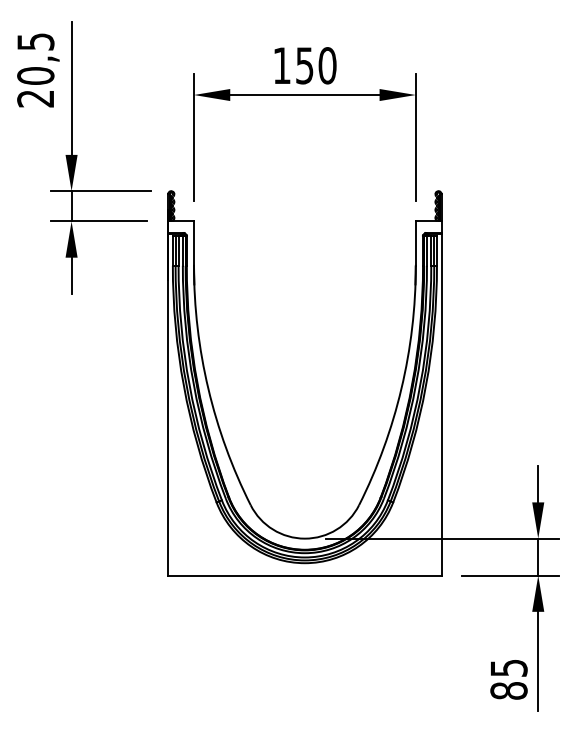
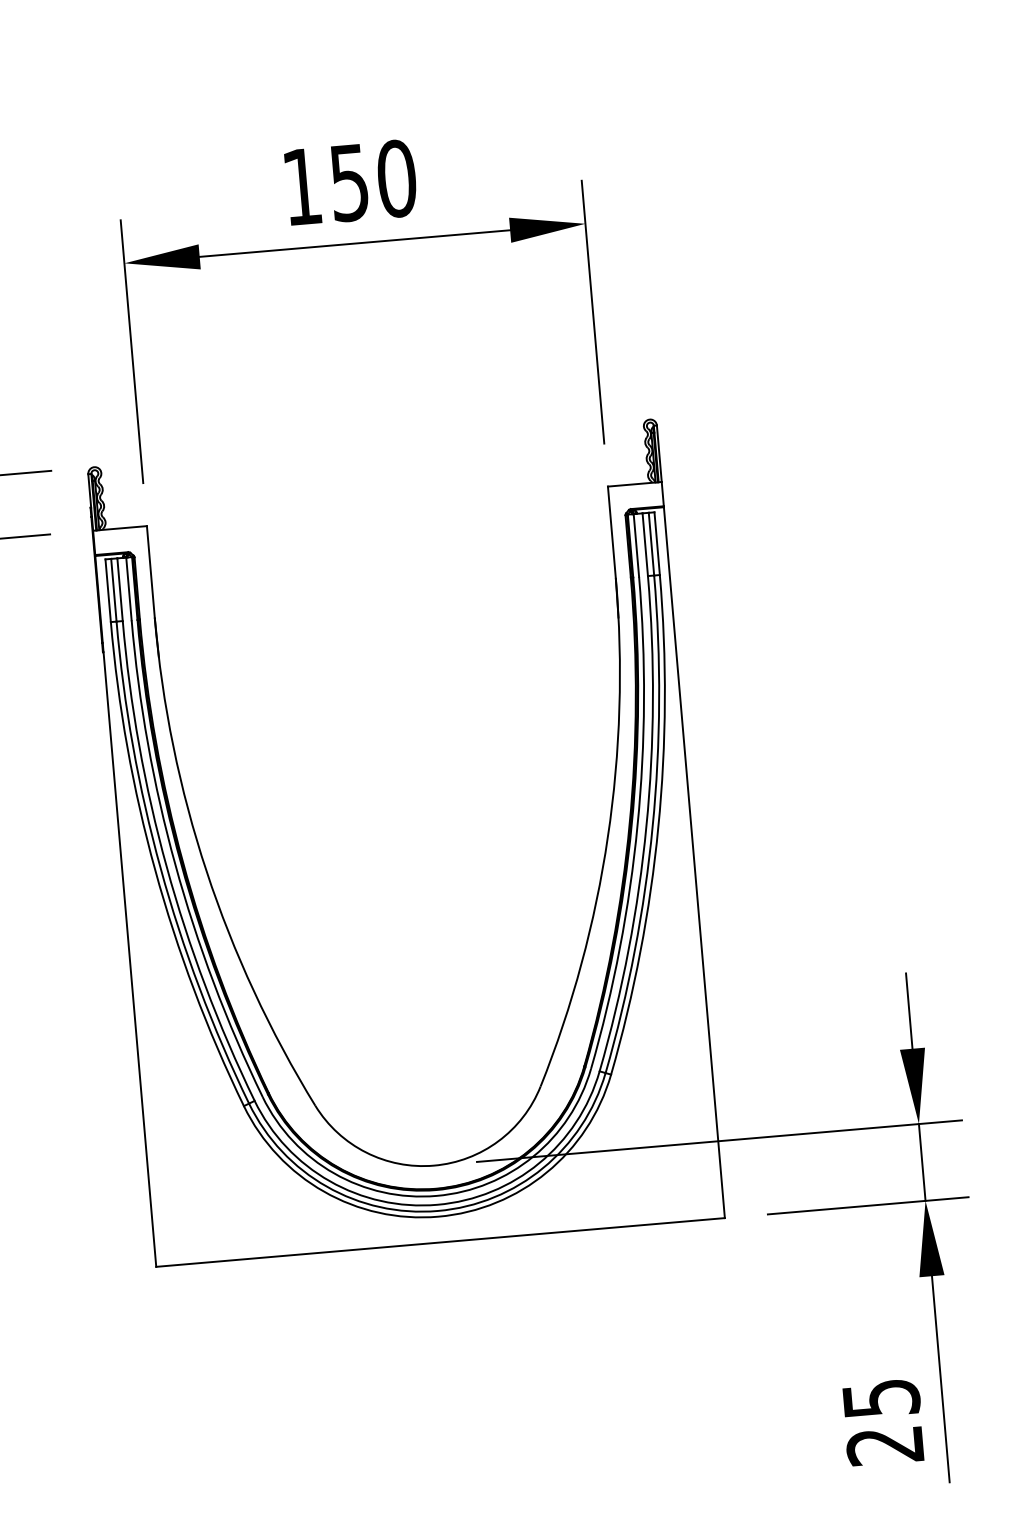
text: (508, 690) -> (884, 1444), 85 -> 25

